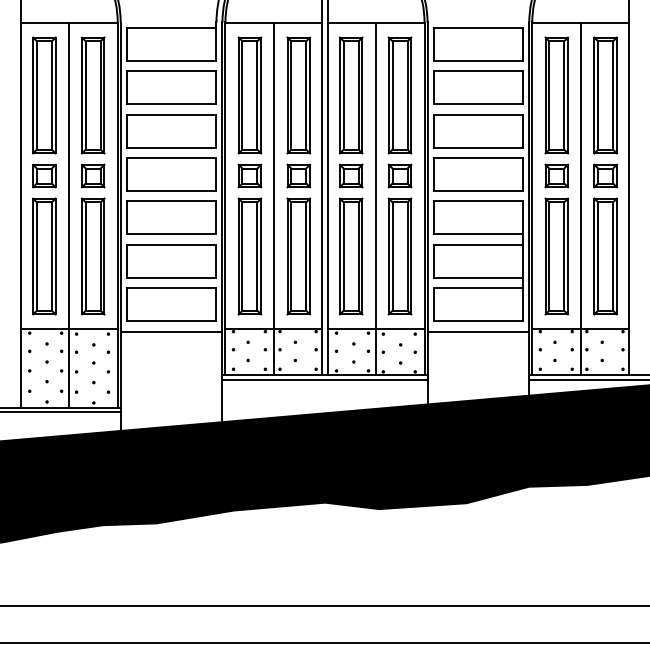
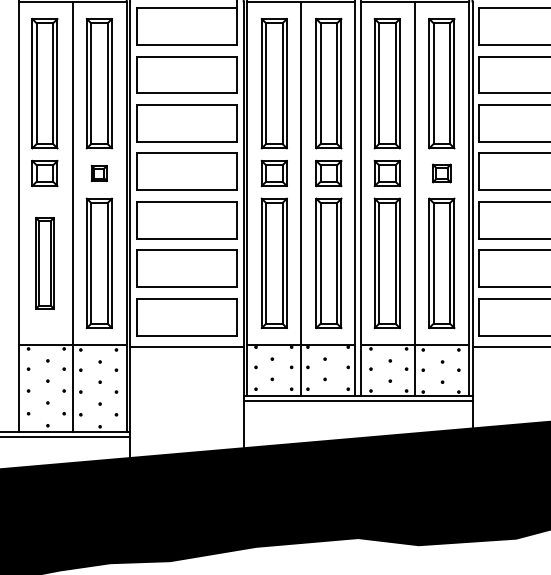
part: (92, 175) -> (98, 172), size x0.6
part: (399, 175) -> (441, 172), size x0.7
part: (44, 256) -> (45, 263), size x0.7

